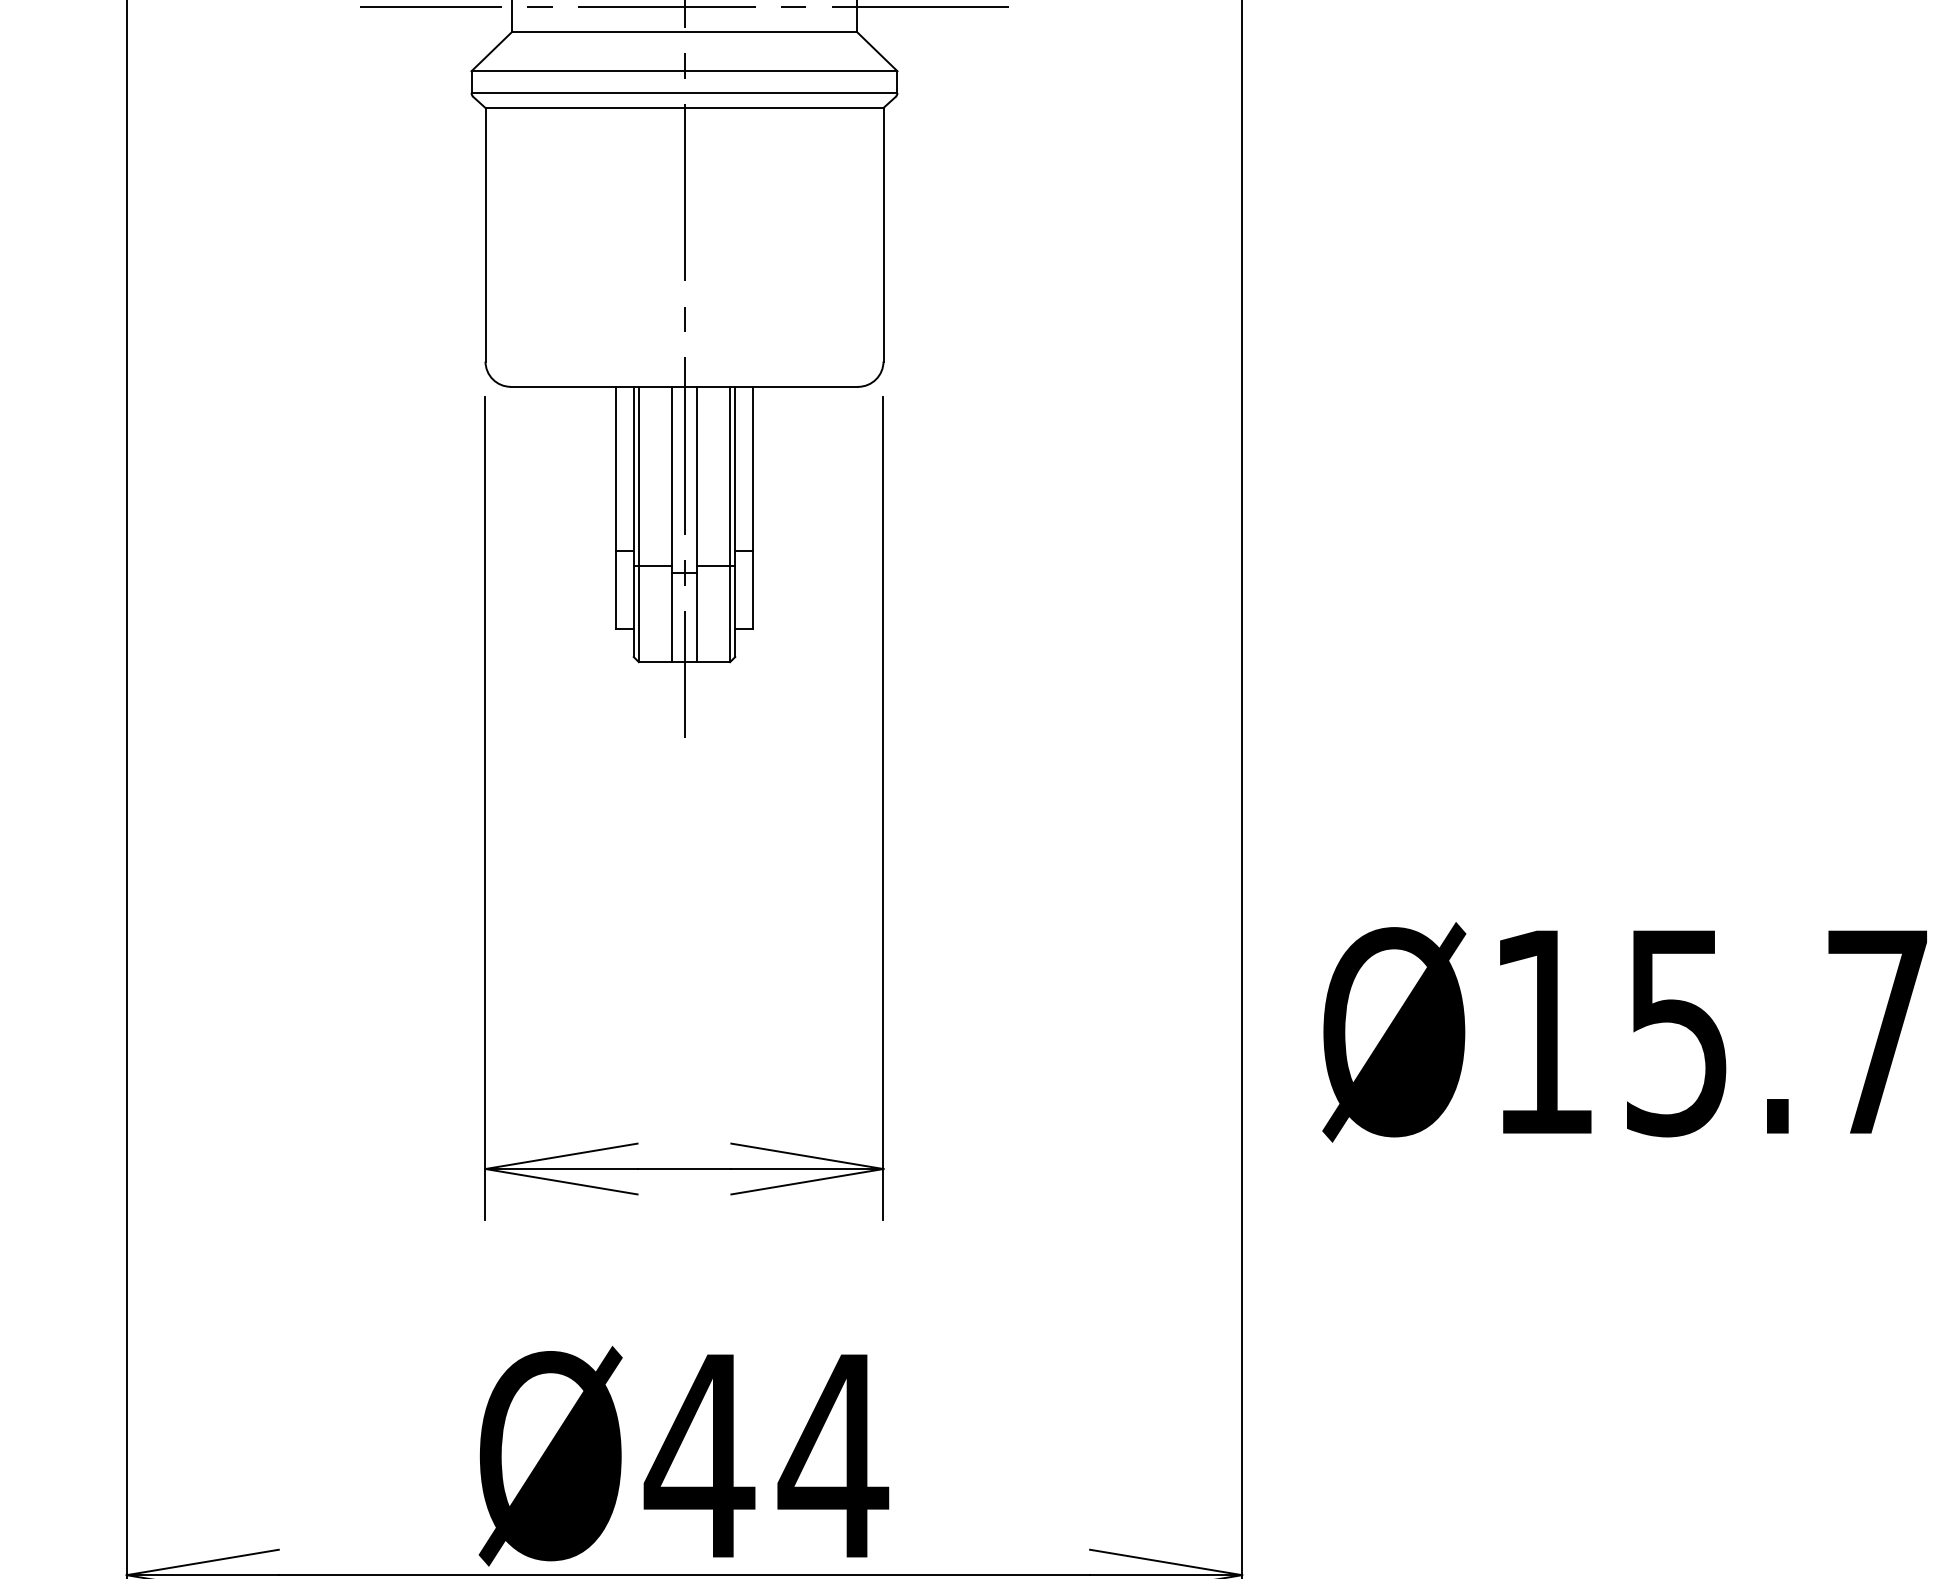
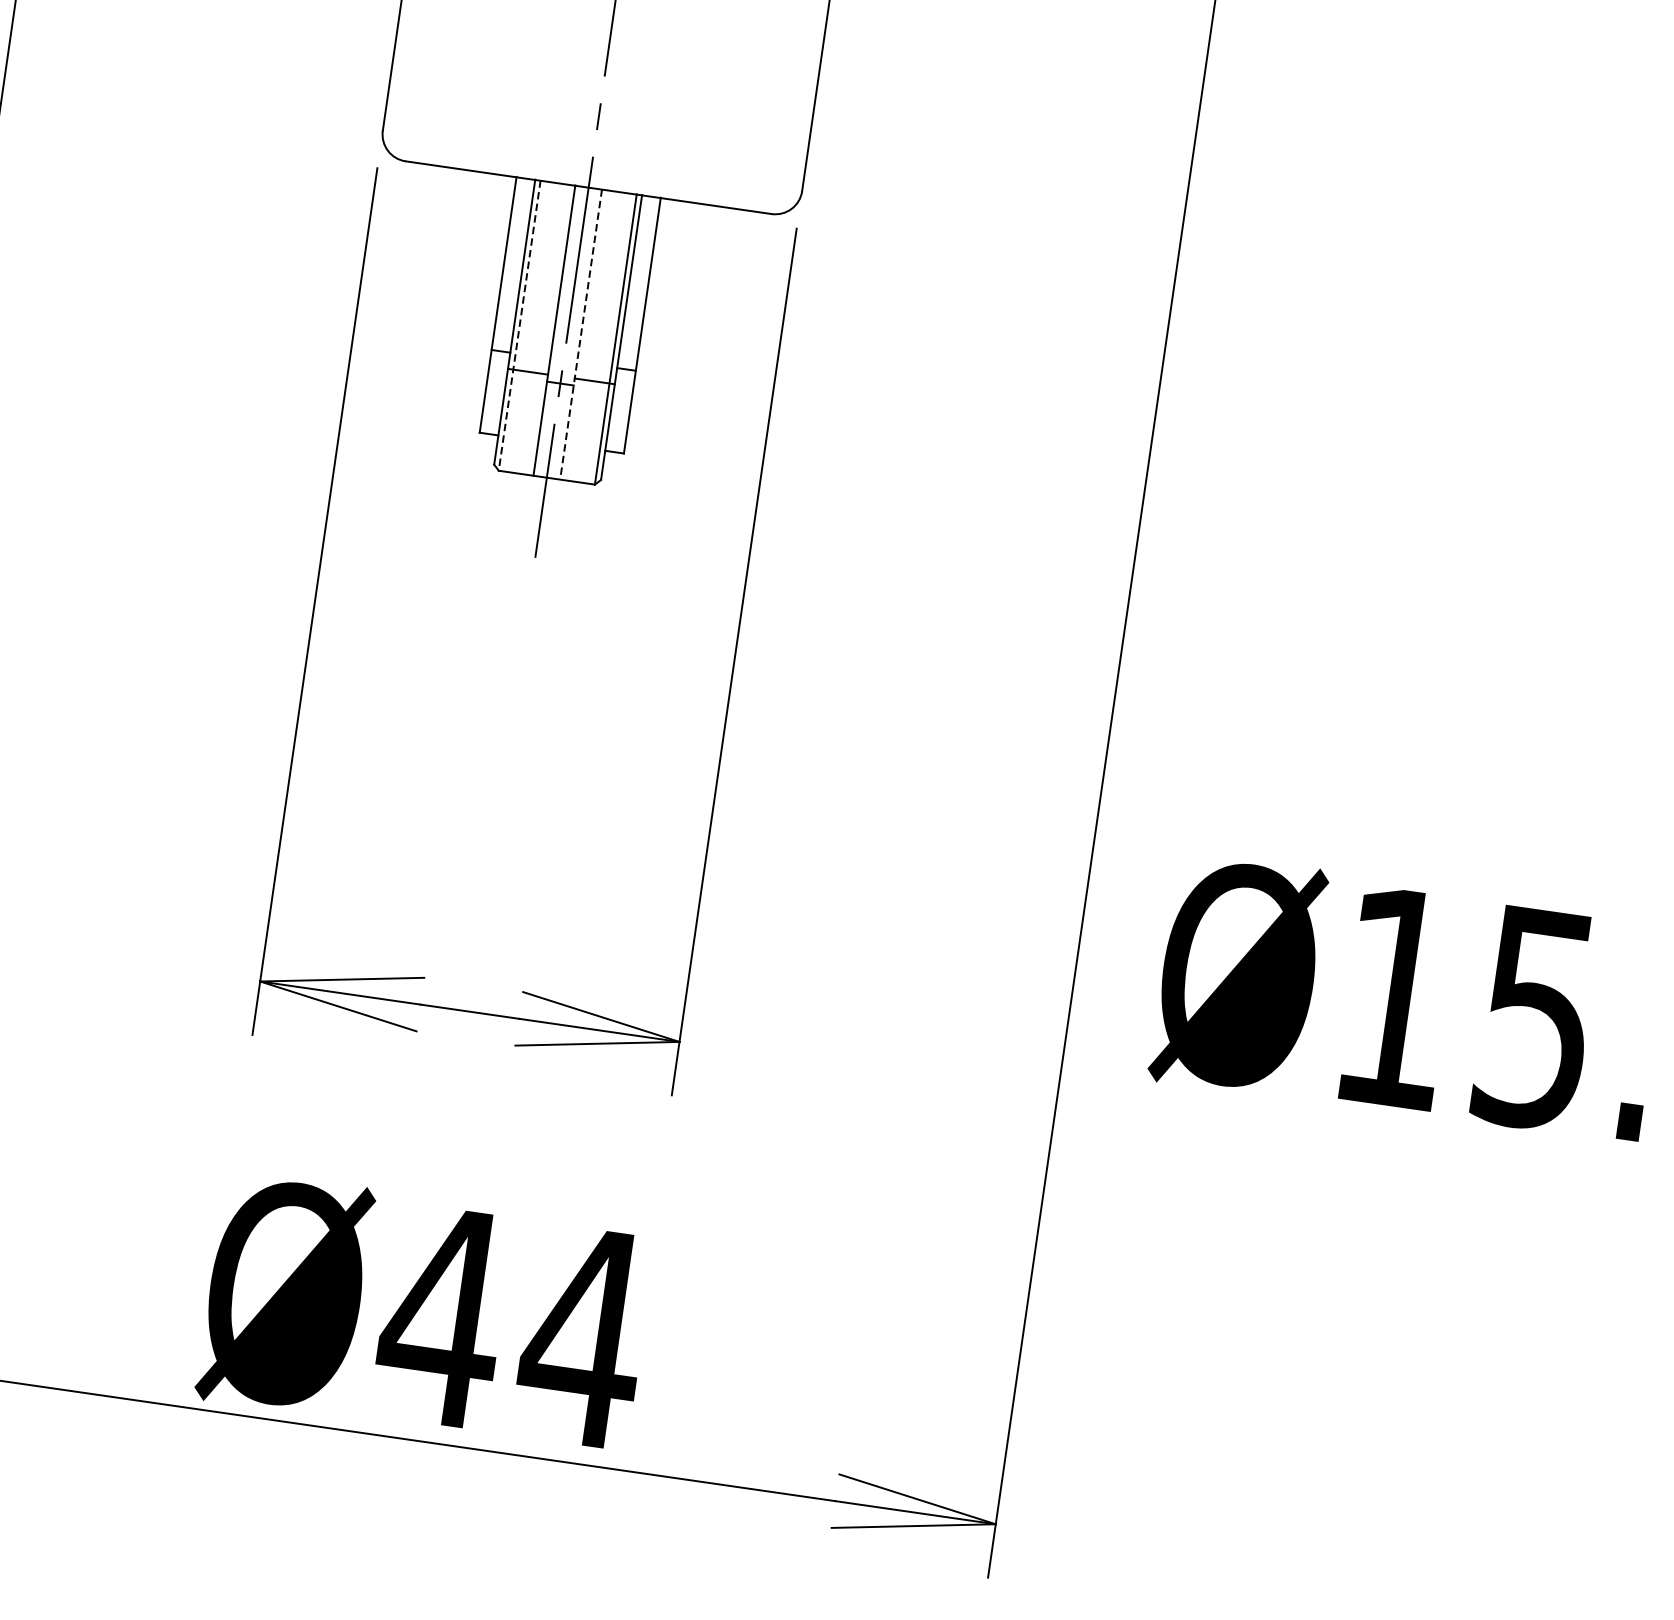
line: (638, 524) -> (519, 325), solid -> dashed
line: (697, 524) -> (581, 334), solid -> dashed

